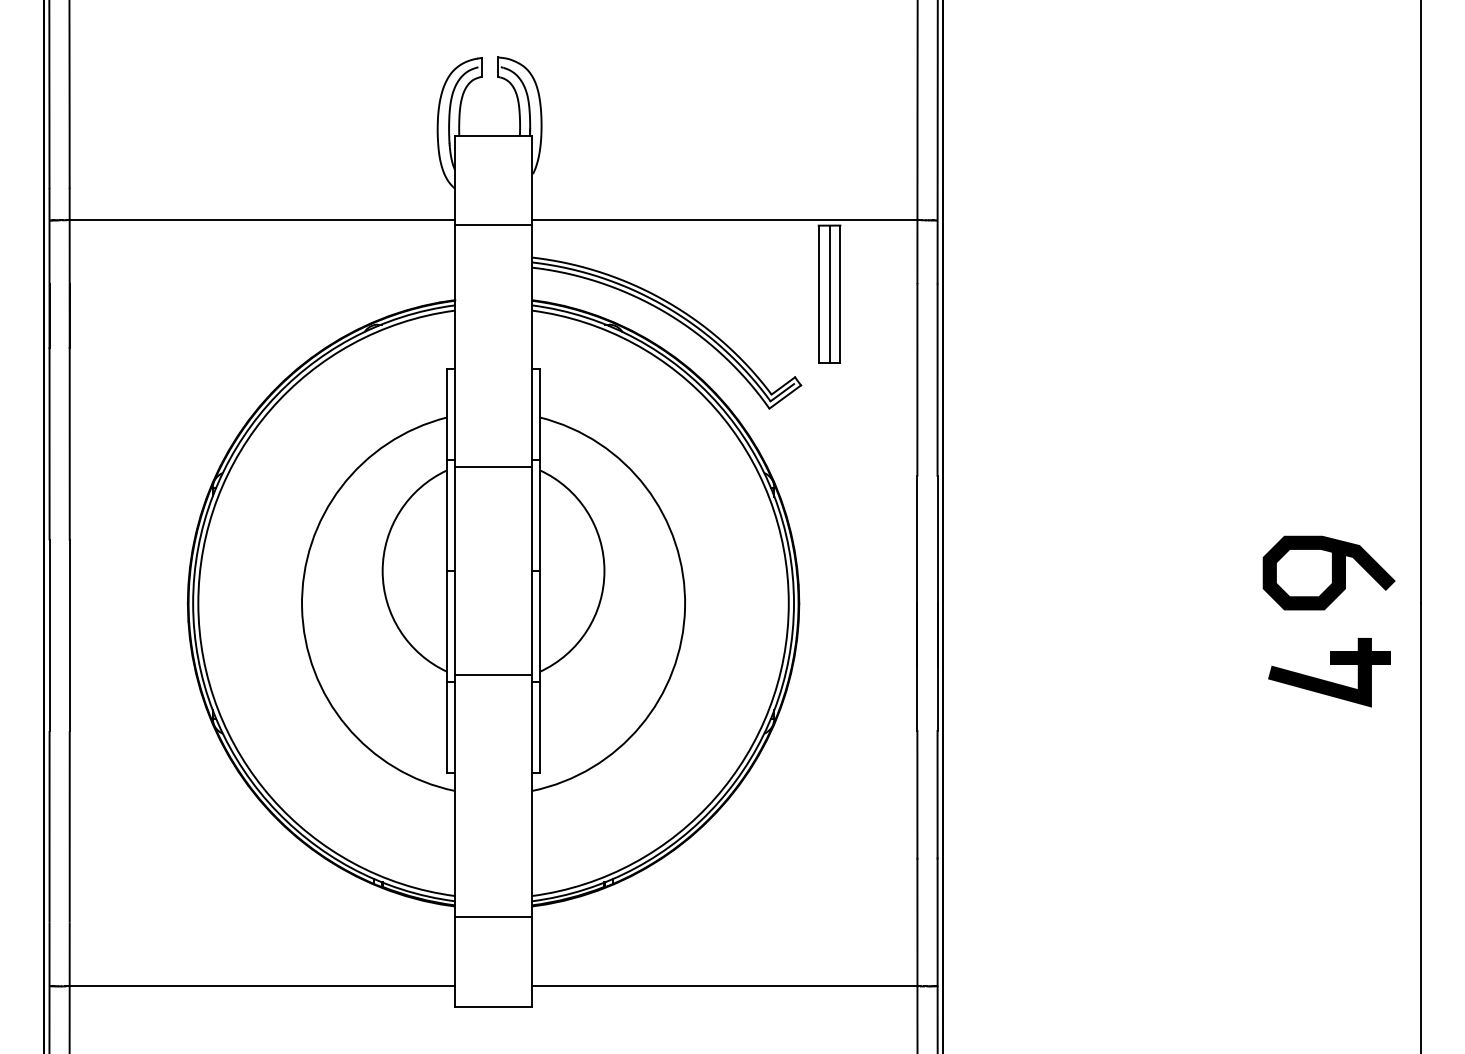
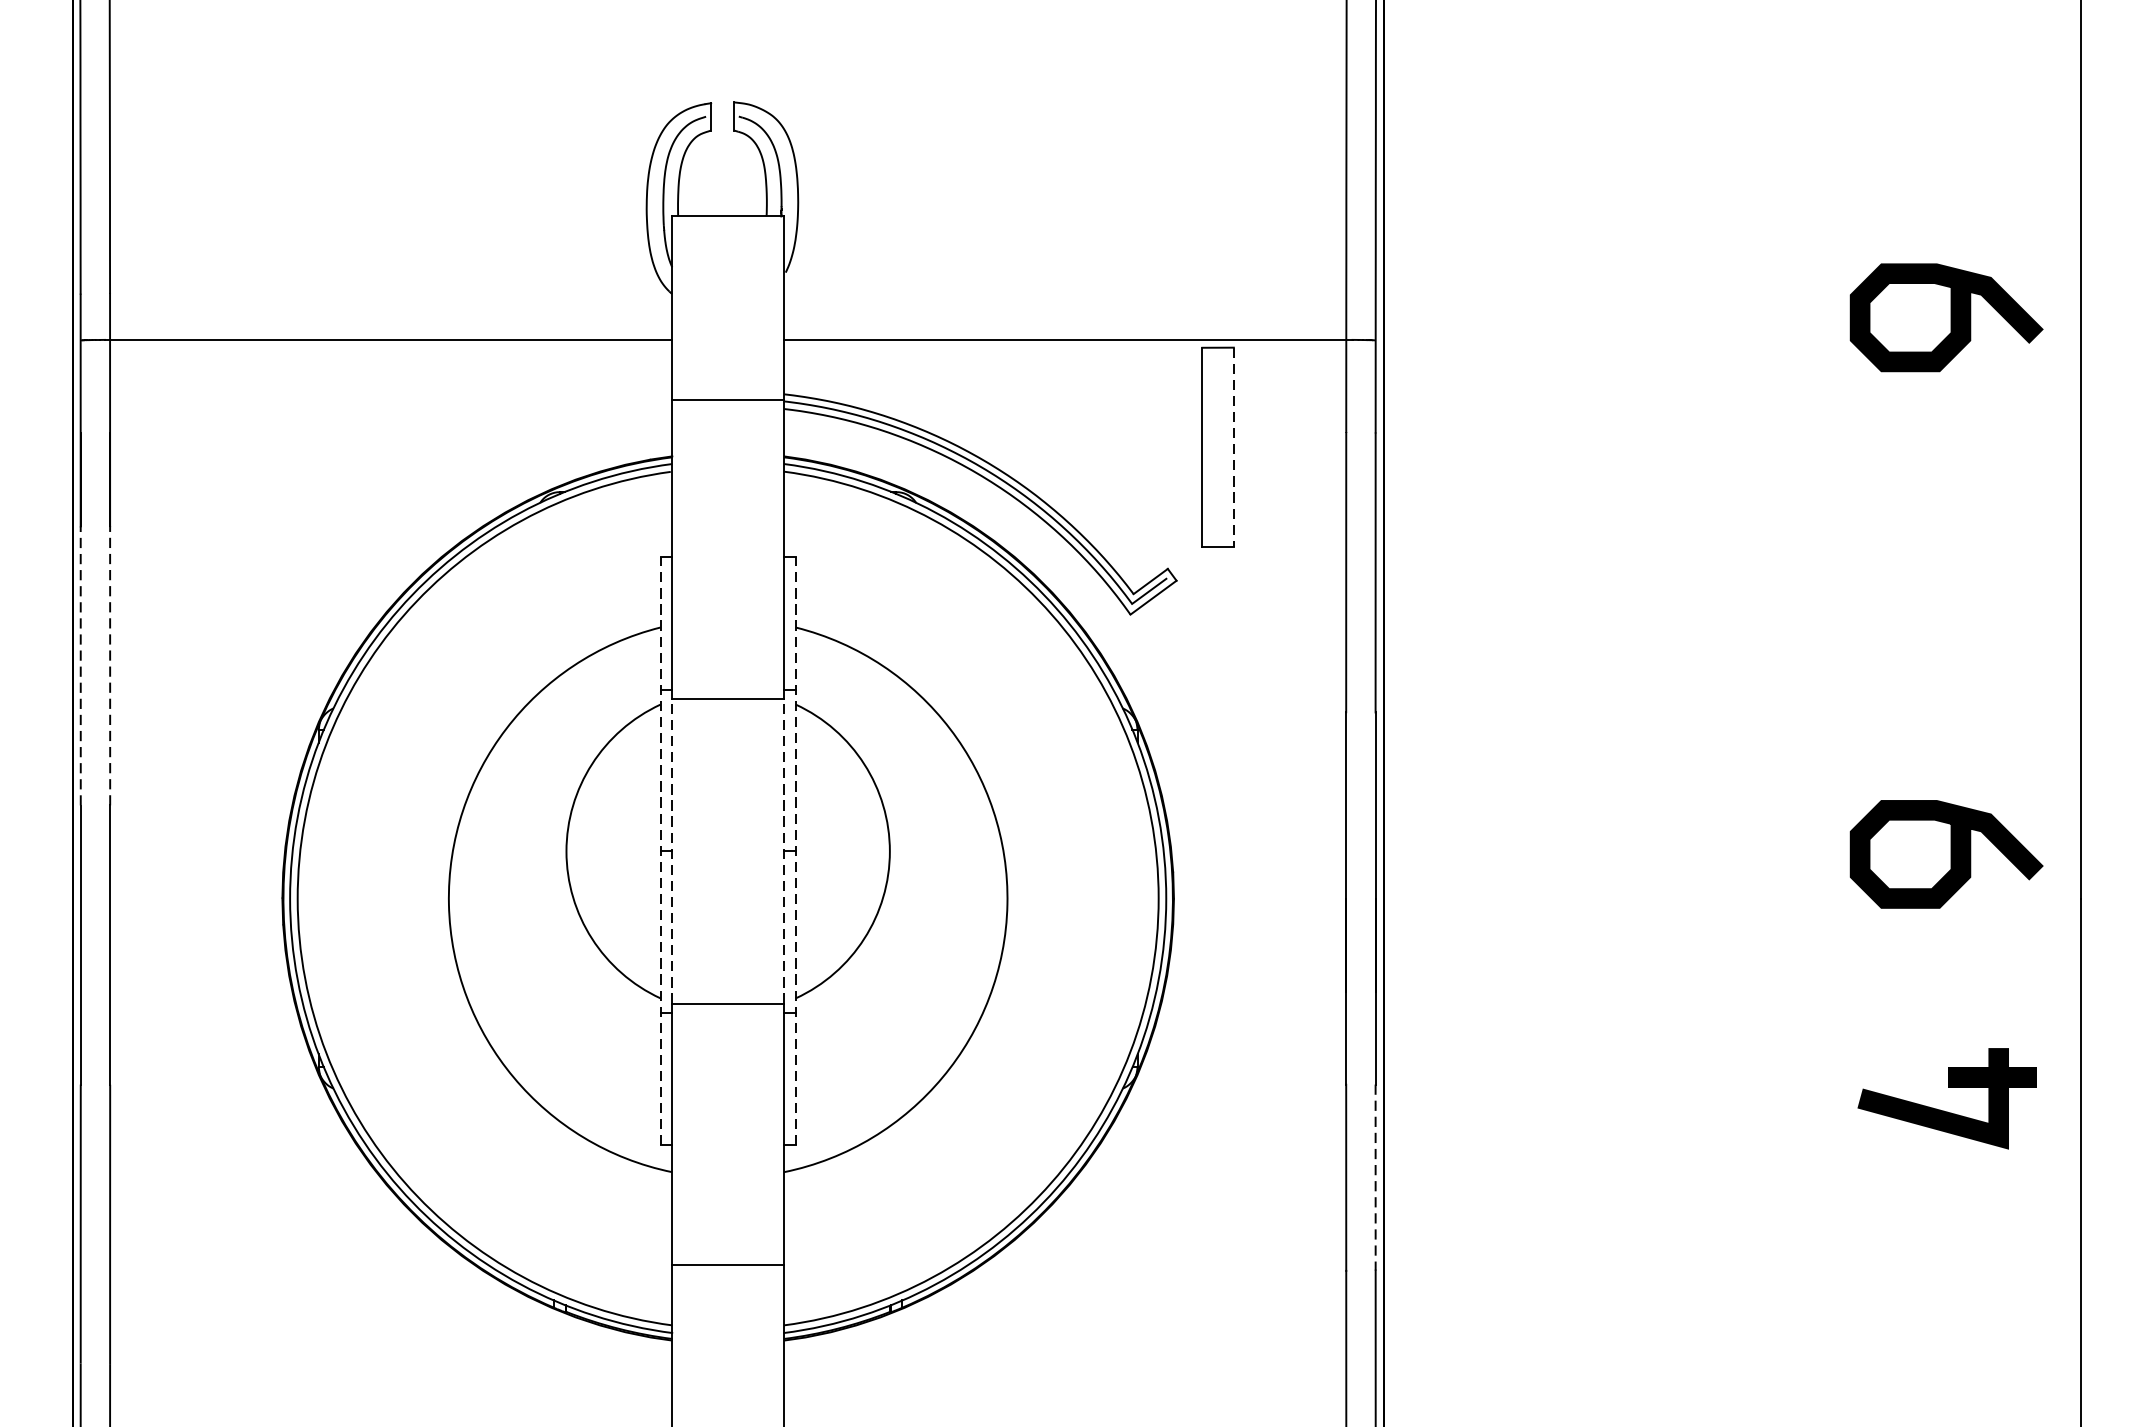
curve: (1332, 204) -> (1951, 316), added
line: (493, 225) -> (728, 400), moved
line: (830, 293) -> (1219, 446), removed
line: (840, 294) -> (1234, 448), solid -> dashed
line: (49, 443) -> (80, 665), solid -> dashed
line: (69, 443) -> (109, 665), solid -> dashed
line: (455, 570) -> (672, 850), solid -> dashed
line: (531, 570) -> (783, 850), solid -> dashed
line: (447, 571) -> (661, 852), solid -> dashed
line: (539, 571) -> (795, 852), solid -> dashed
part: (1330, 664) -> (1948, 1086), moved
line: (937, 794) -> (1375, 1177), solid -> dashed
line: (493, 916) -> (728, 1264), moved

